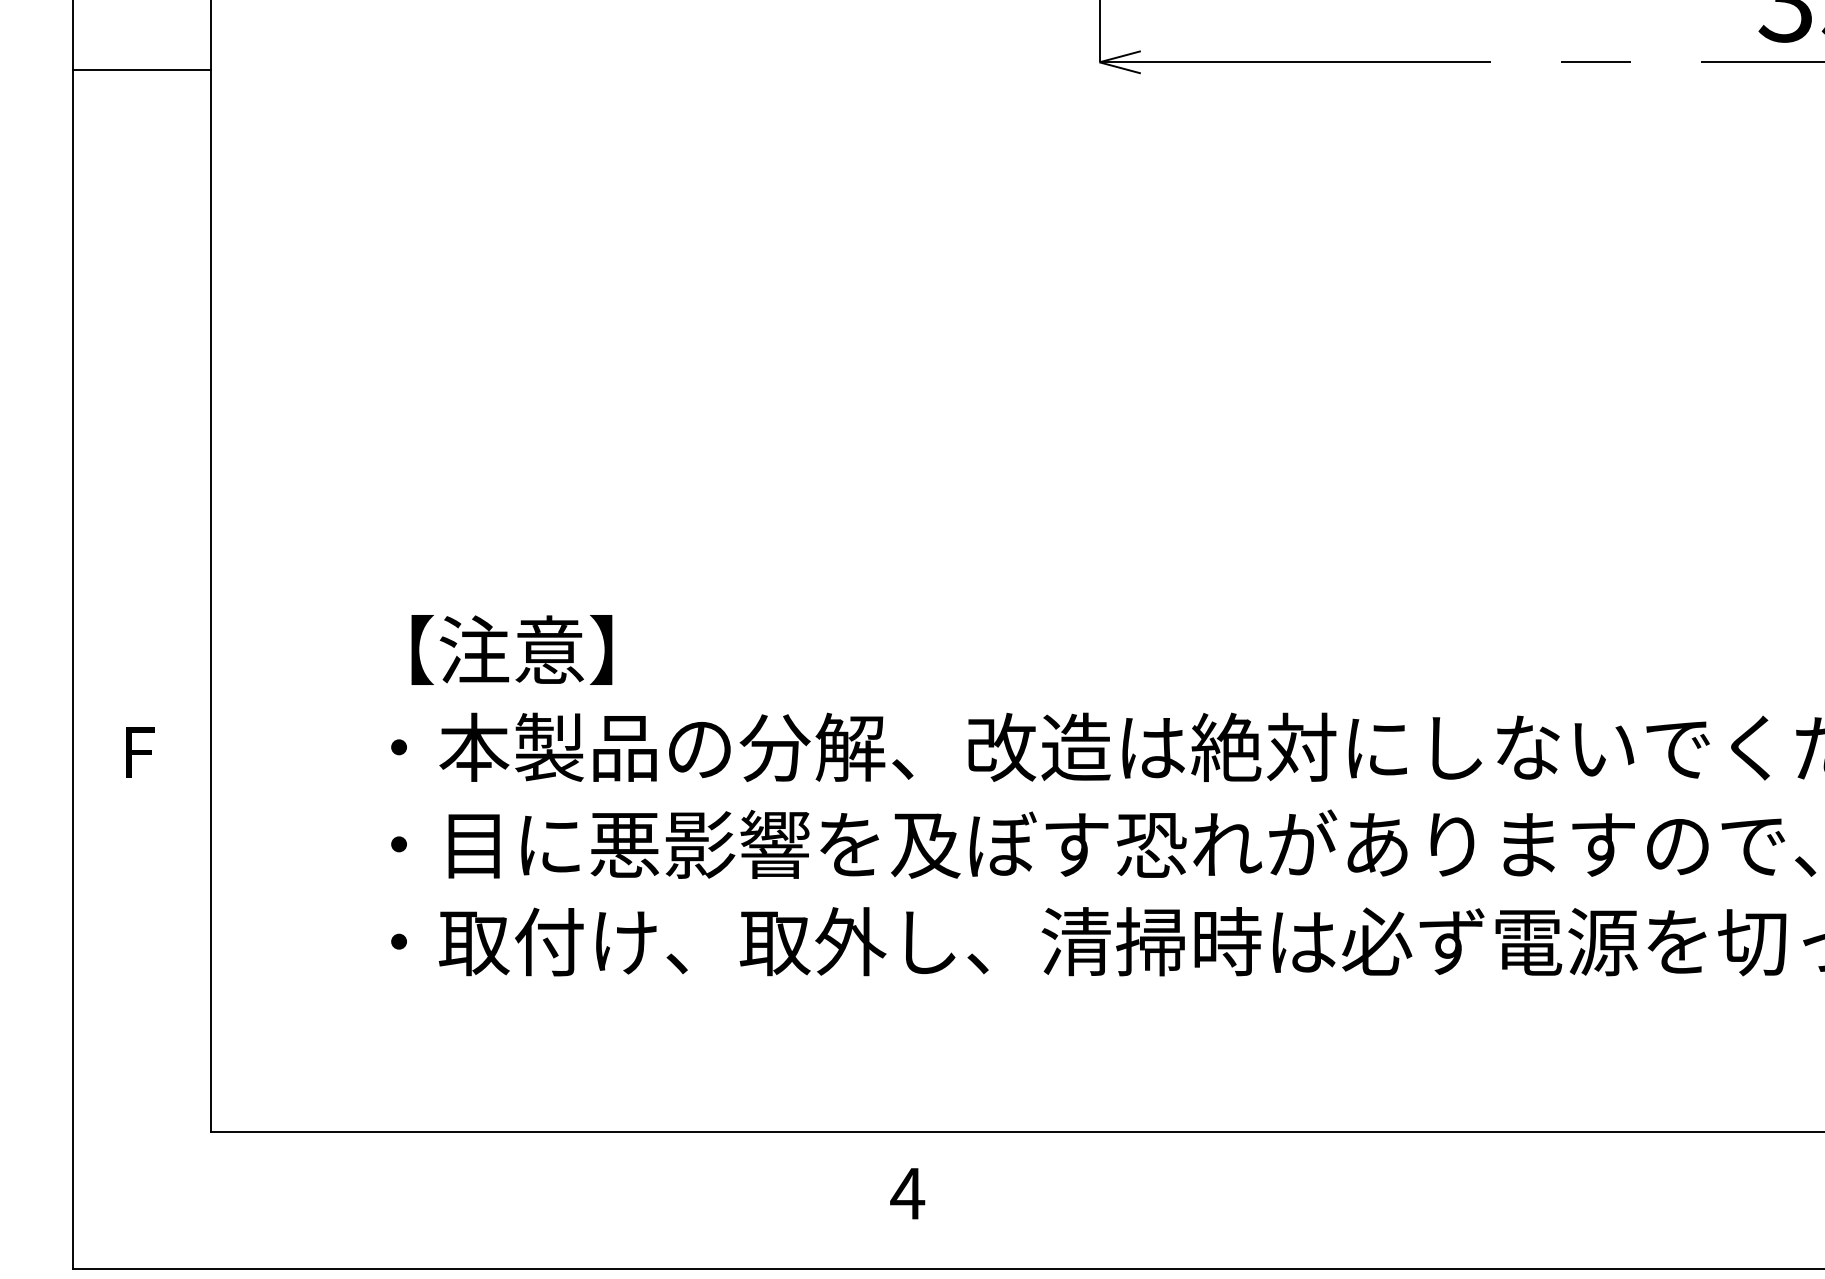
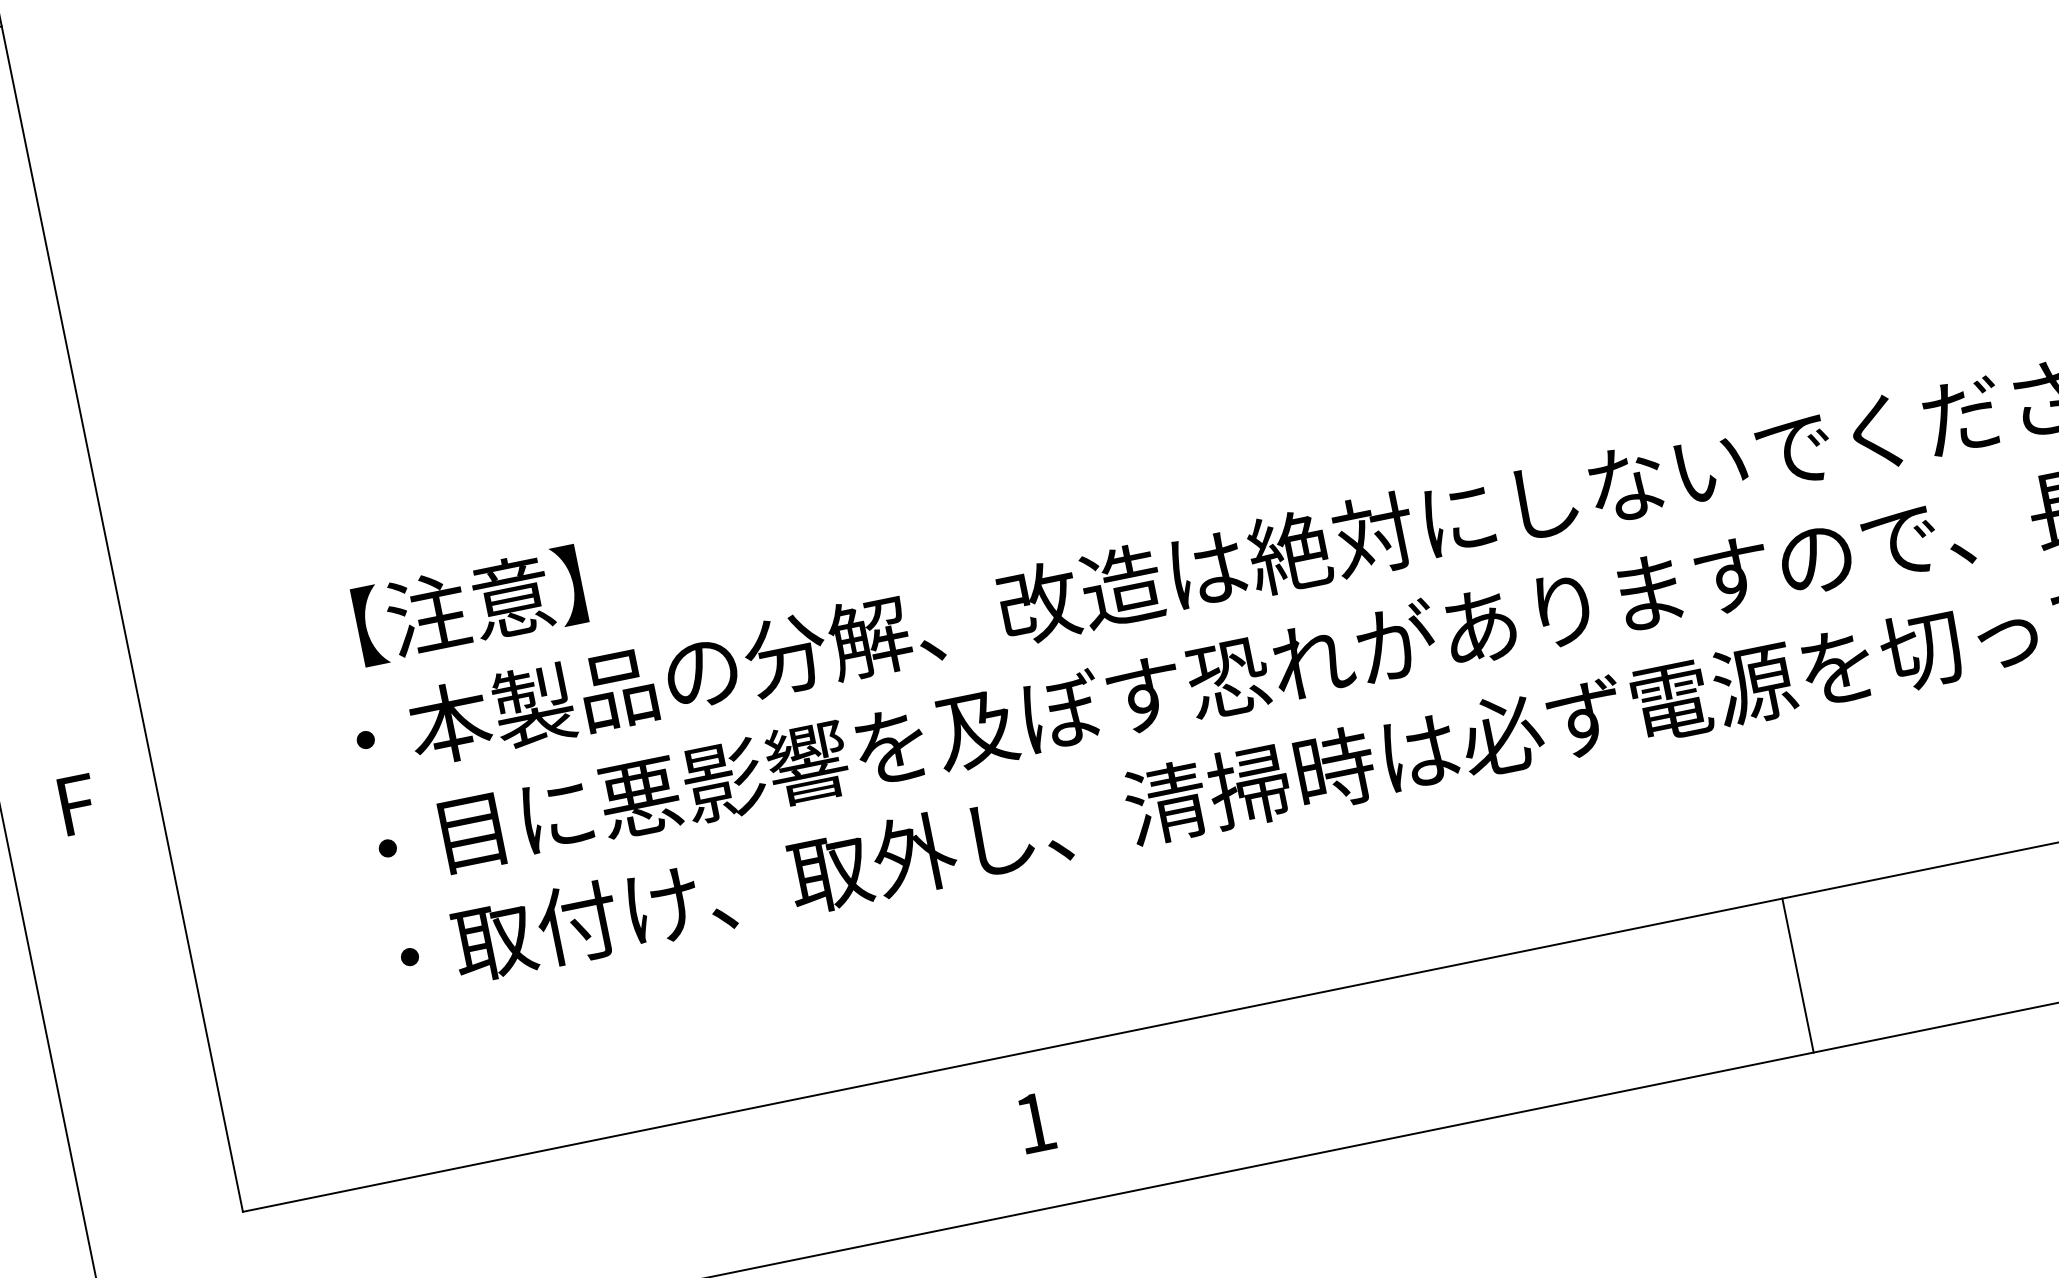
text: (907, 1193) -> (1034, 1122), 4 -> 1
line: (1589, 1200) -> (1798, 975), added

